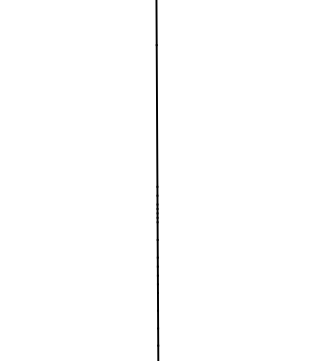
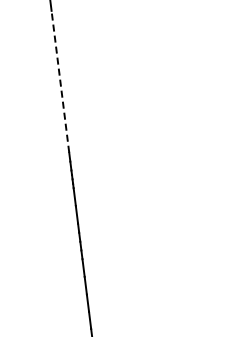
line: (157, 115) -> (60, 81), solid -> dashed

